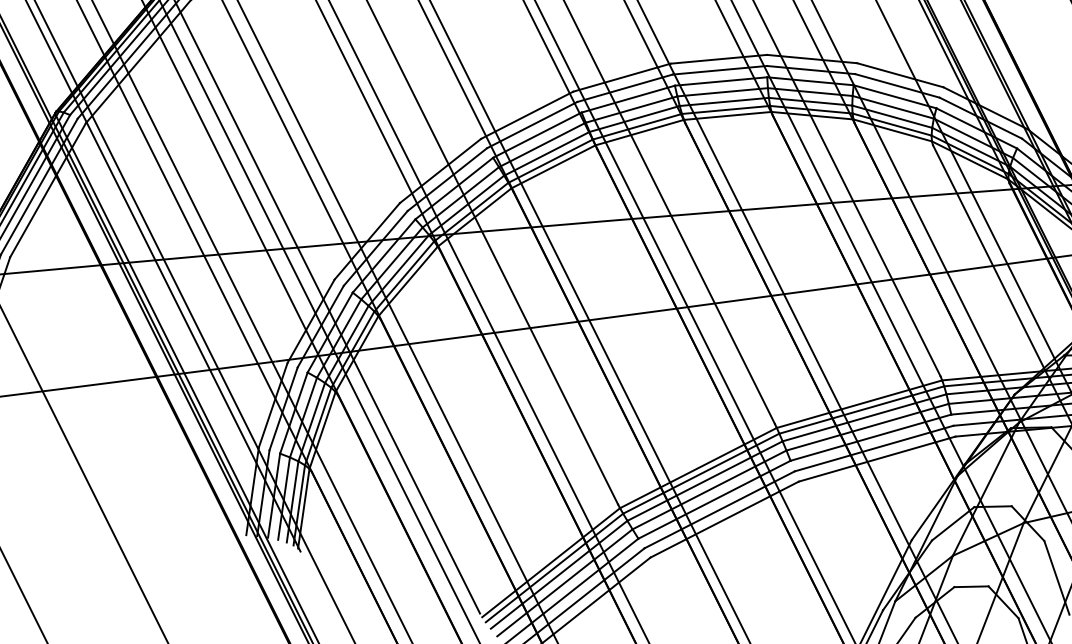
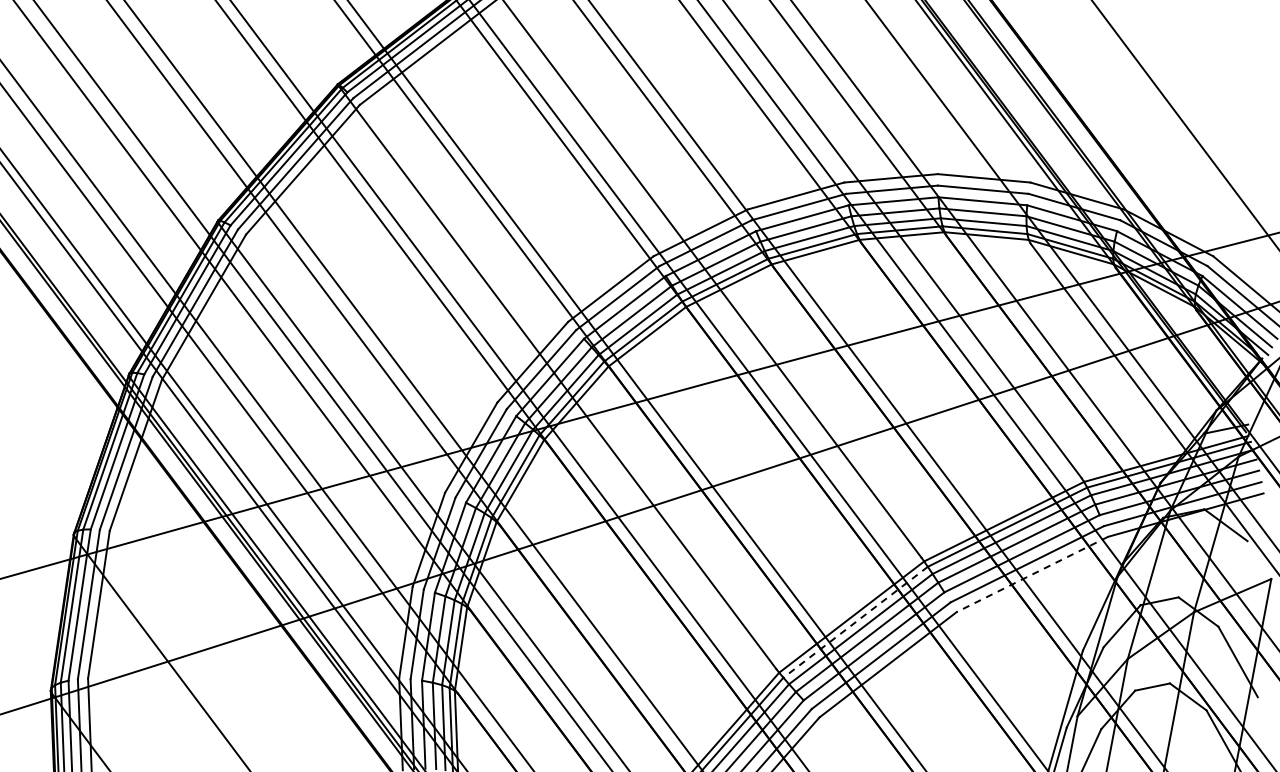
line: (877, 459) -> (1032, 574), solid -> dashed
line: (701, 473) -> (855, 622), solid -> dashed

